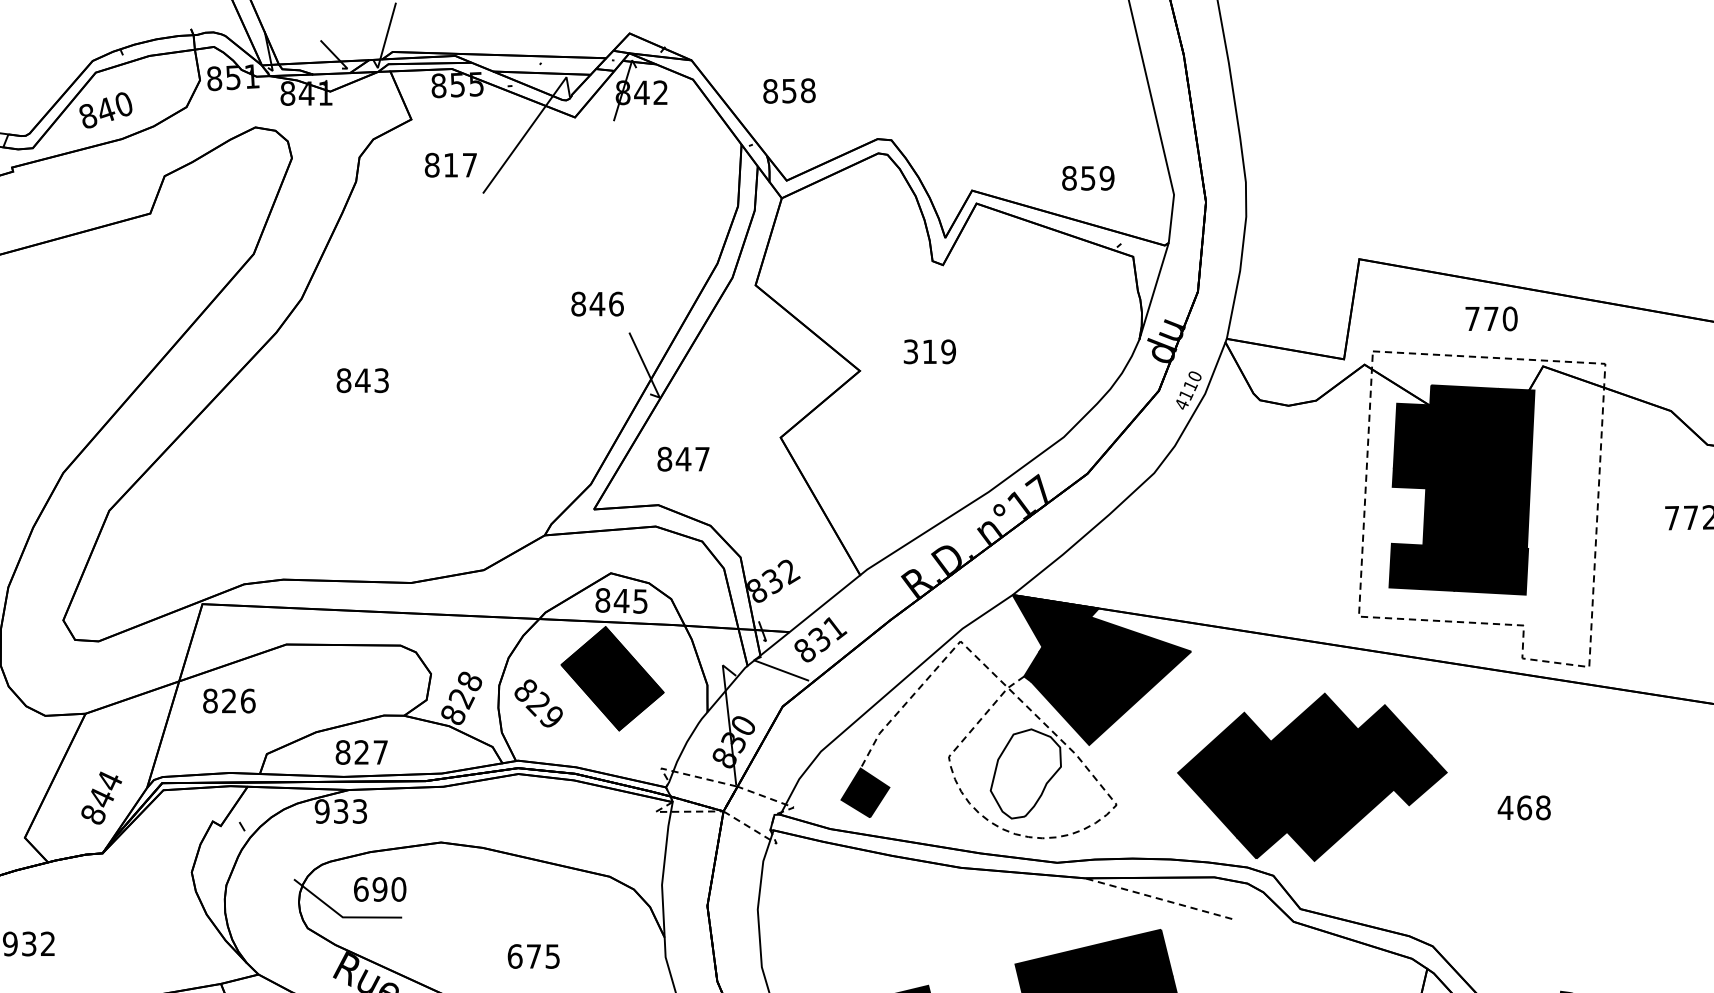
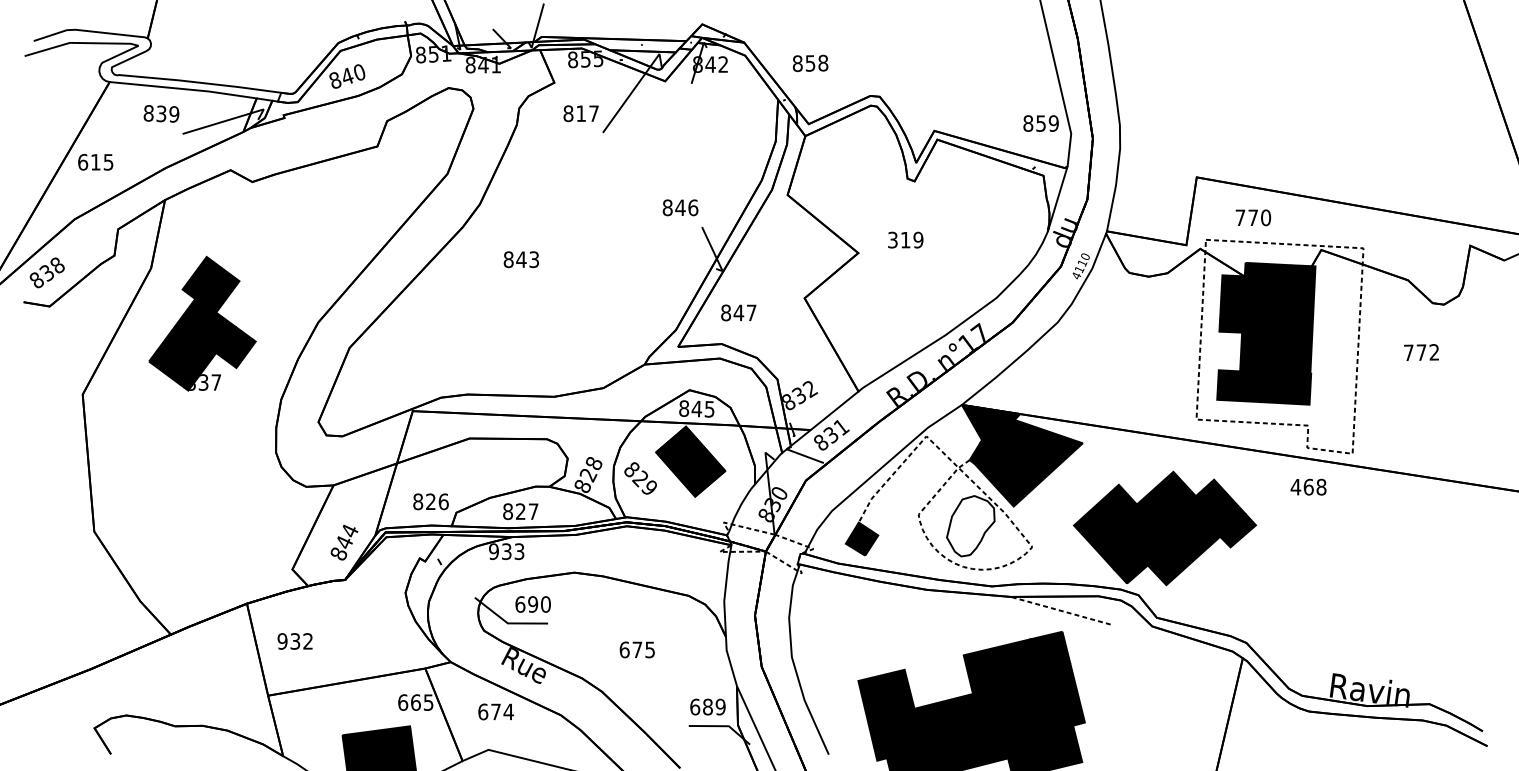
text: (1087, 178) -> (1040, 123), moved
text: (1491, 318) -> (1253, 217), moved
text: (228, 700) -> (430, 501), moved
text: (1524, 806) -> (1308, 486), moved

